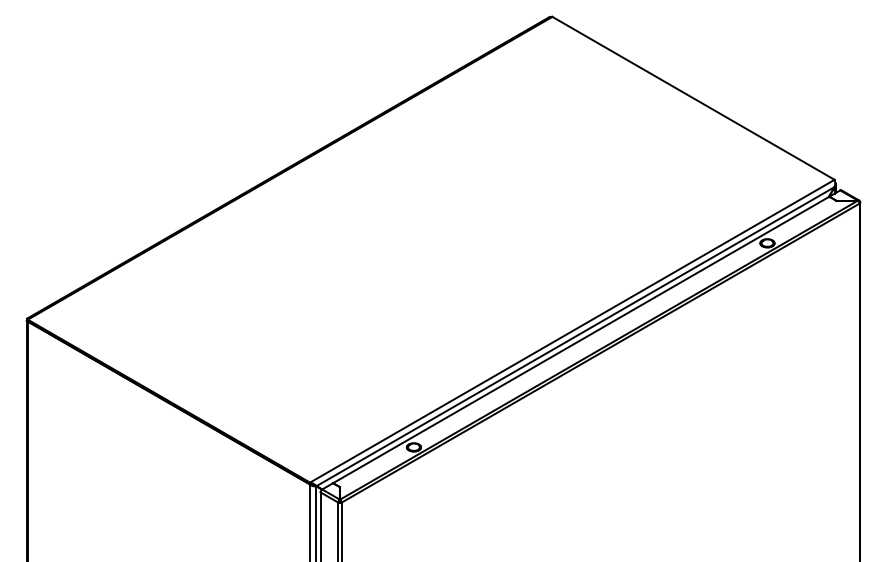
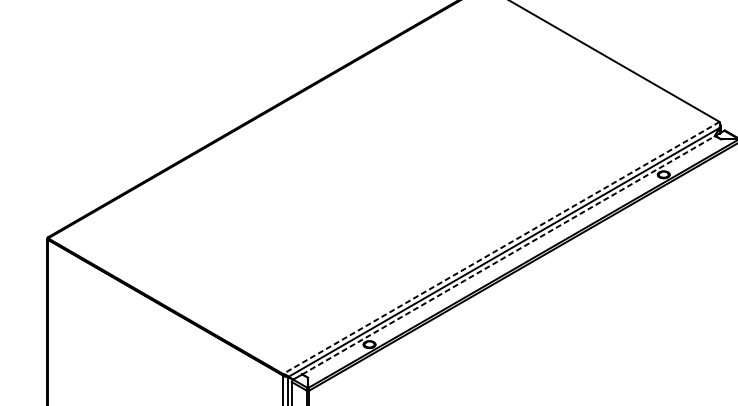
line: (572, 331) -> (501, 248), solid -> dashed
line: (581, 339) -> (508, 254), solid -> dashed

